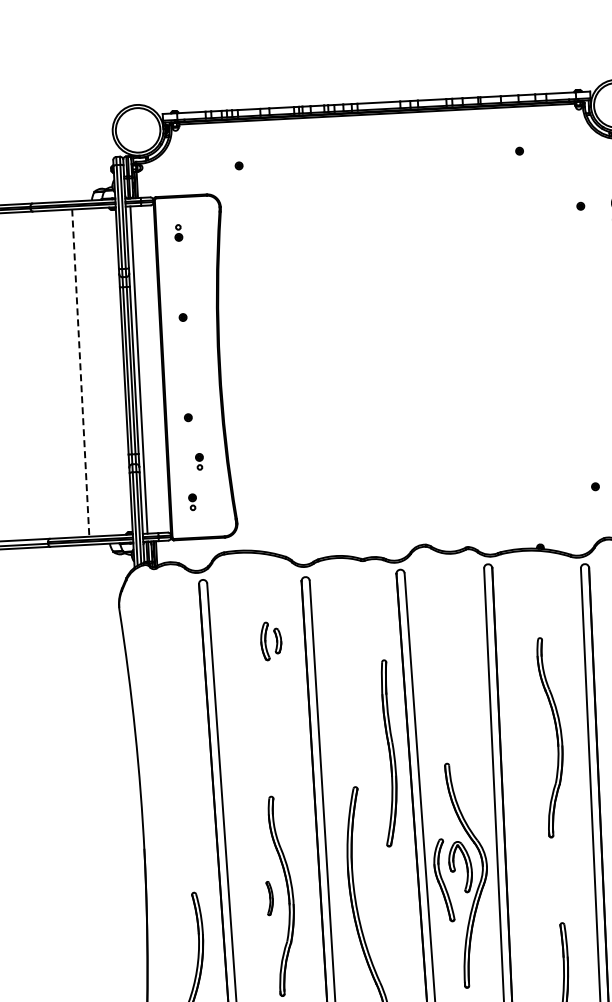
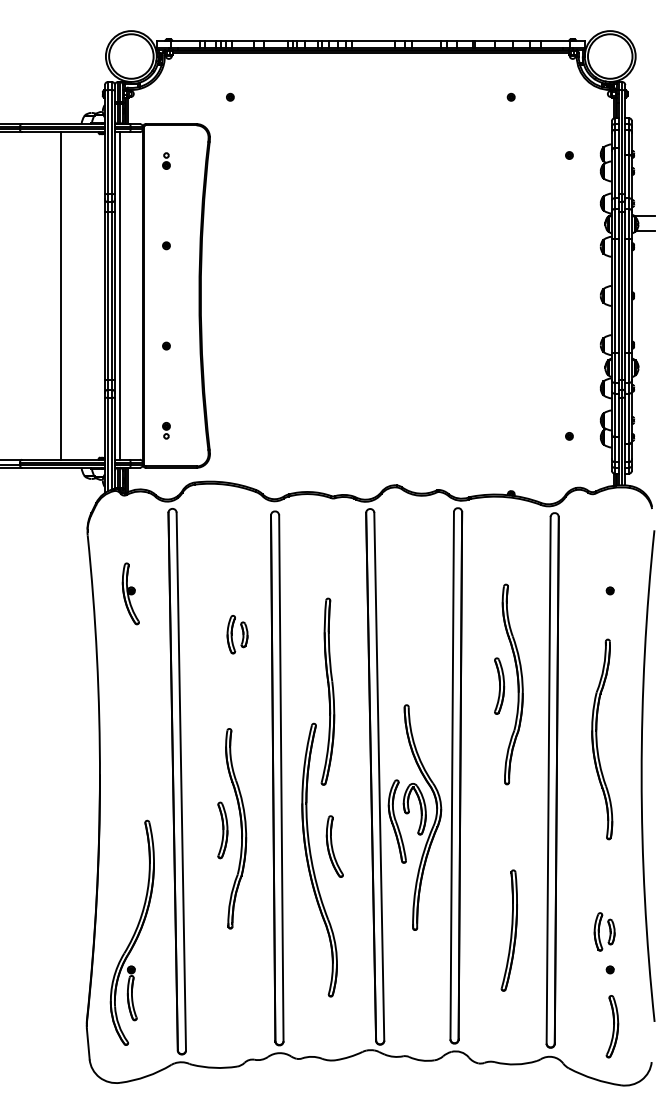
line: (80, 372) -> (61, 295), dashed -> solid
part: (199, 461) -> (175, 390), removed
part: (271, 641) -> (237, 634), moved
part: (165, 666) -> (130, 593), added
part: (538, 739) -> (499, 685), added
part: (388, 753) -> (327, 691), moved
part: (269, 898) -> (222, 830), size x1.67
part: (382, 908) -> (334, 846), added

